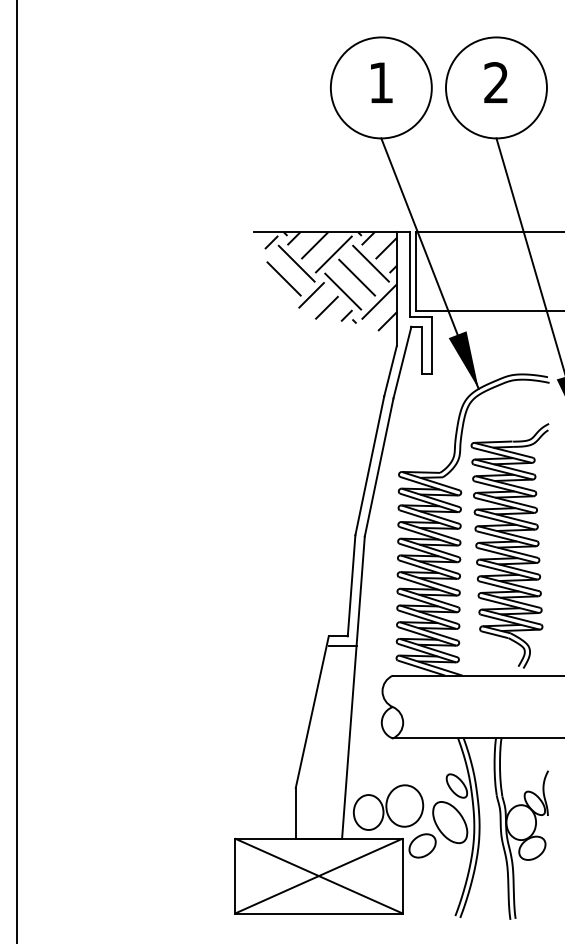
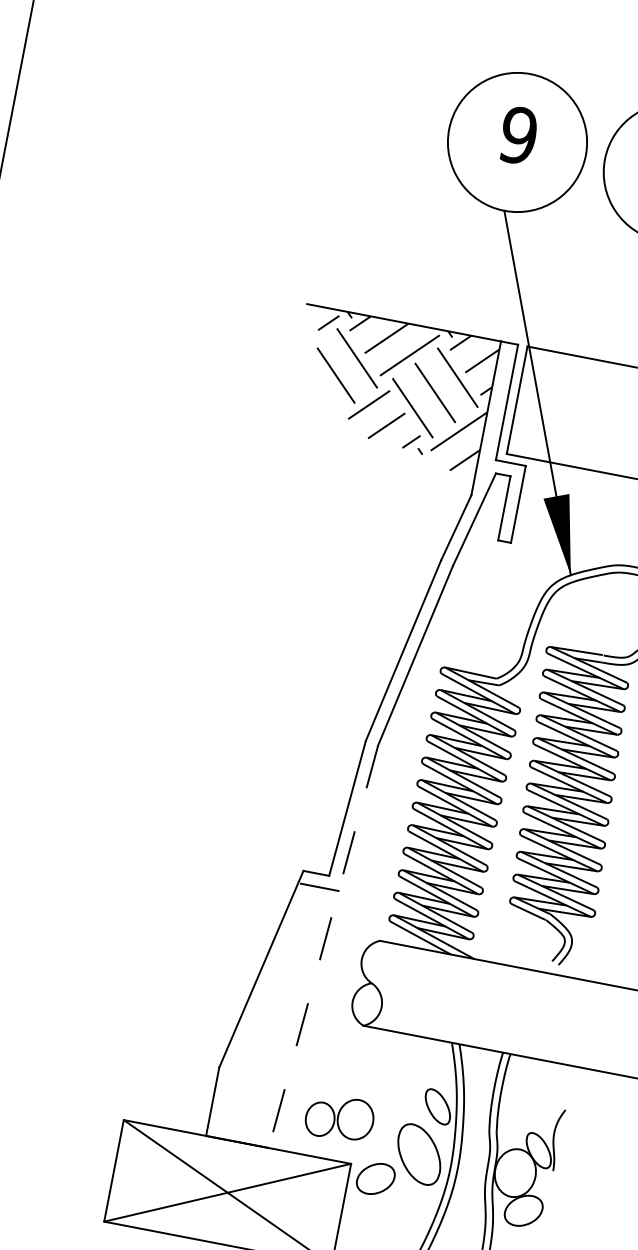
text: (380, 82) -> (517, 134), 1 -> 9
line: (353, 688) -> (323, 947), solid -> dashed
part: (388, 807) -> (339, 1118), size x0.7

